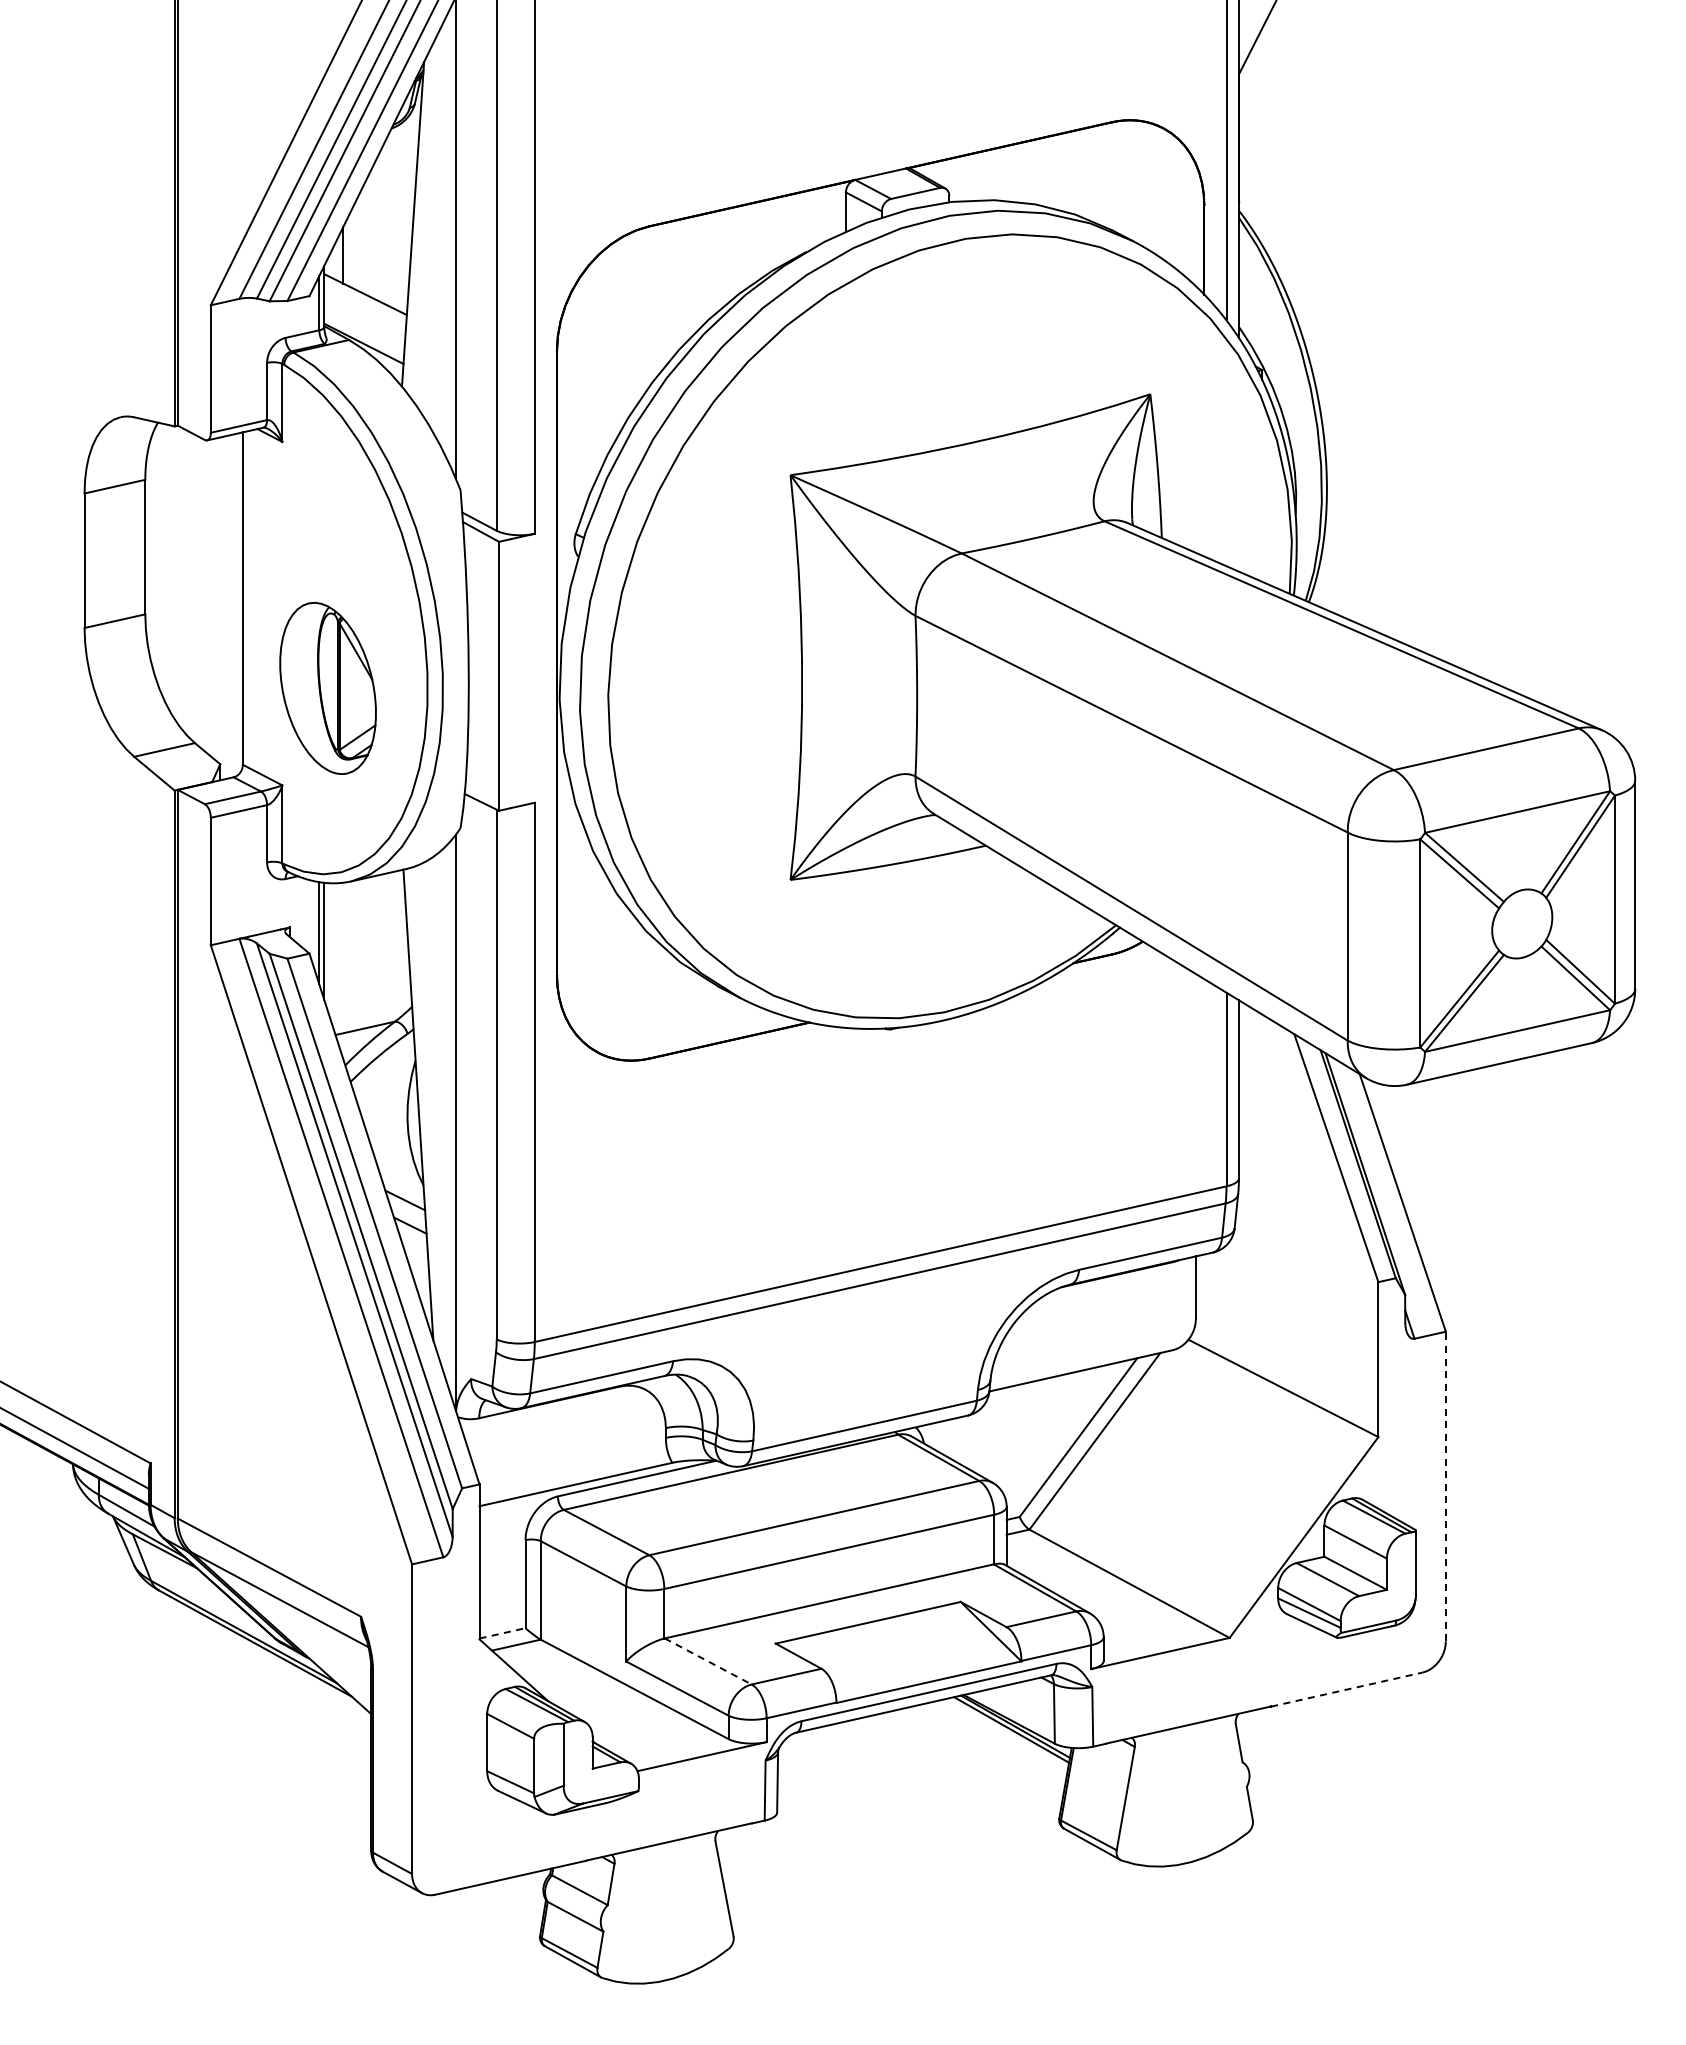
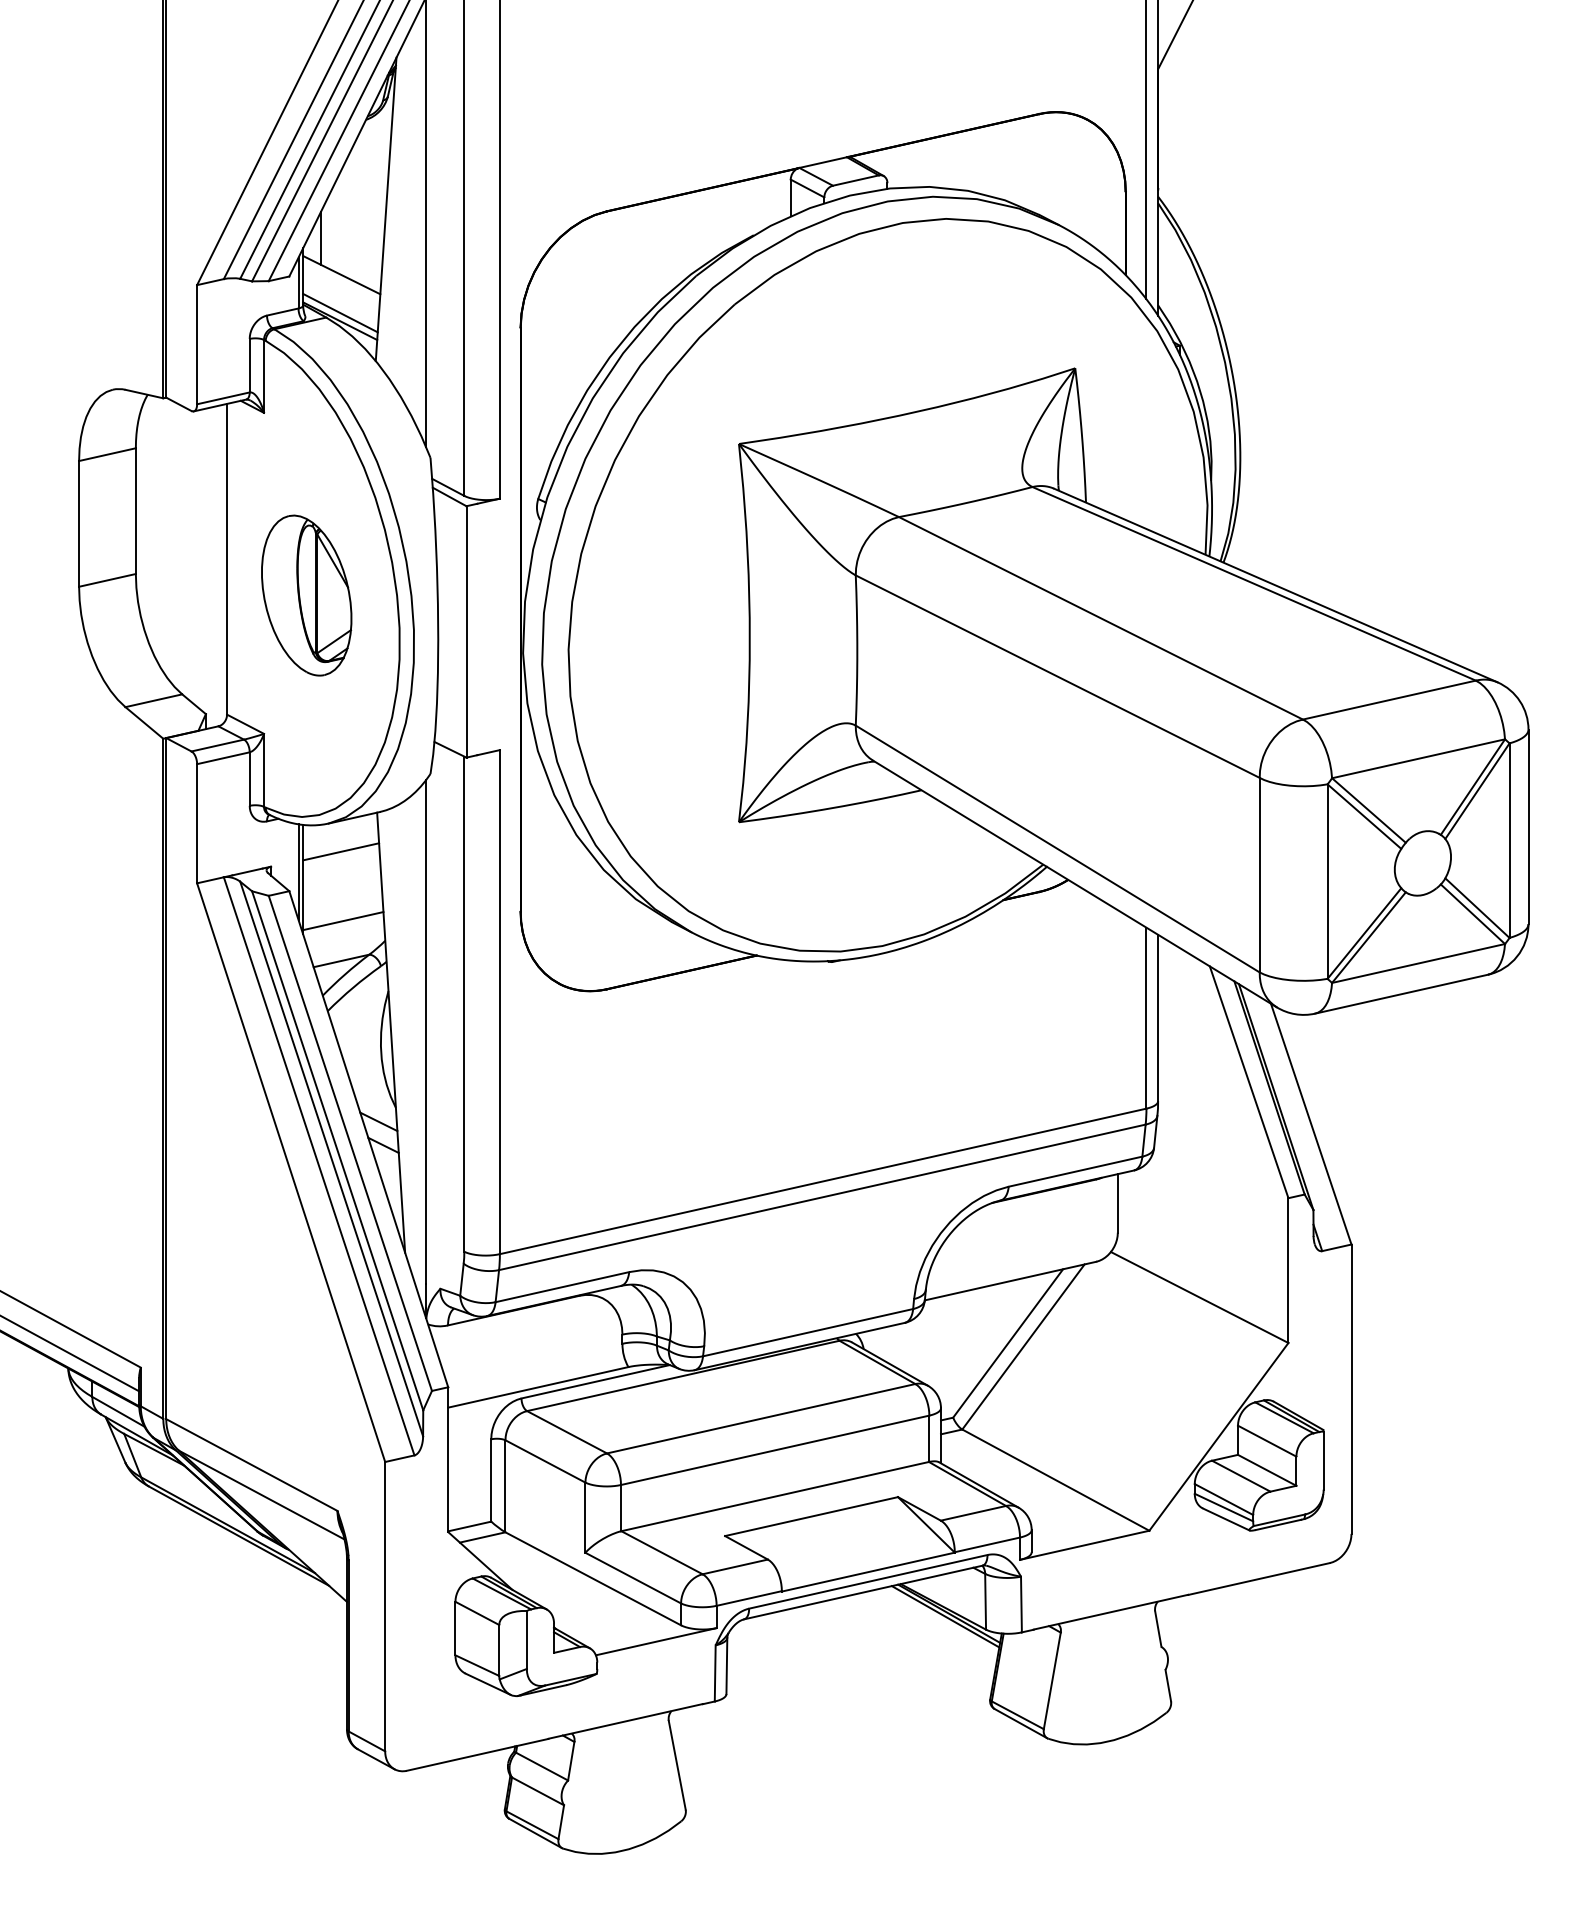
line: (364, 334) -> (340, 312), added
part: (327, 688) -> (306, 595), moved
line: (364, 911) -> (340, 851), added
line: (367, 985) -> (343, 920), added
line: (1445, 1486) -> (1351, 1389), dashed -> solid
line: (502, 1633) -> (469, 1526), dashed -> solid
line: (708, 1661) -> (662, 1552), dashed -> solid
line: (1346, 1689) -> (1258, 1578), dashed -> solid

